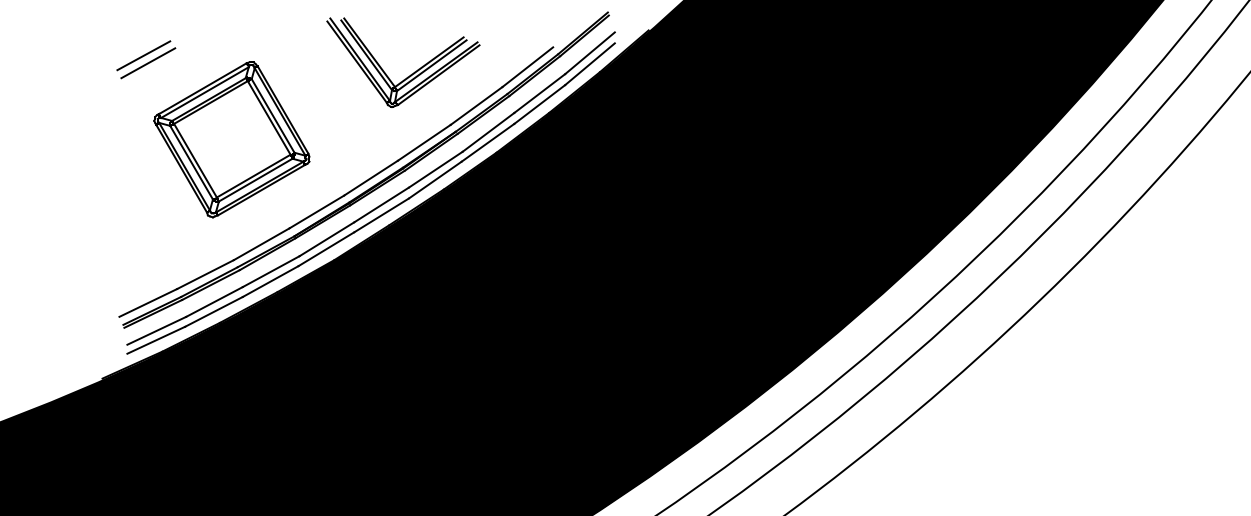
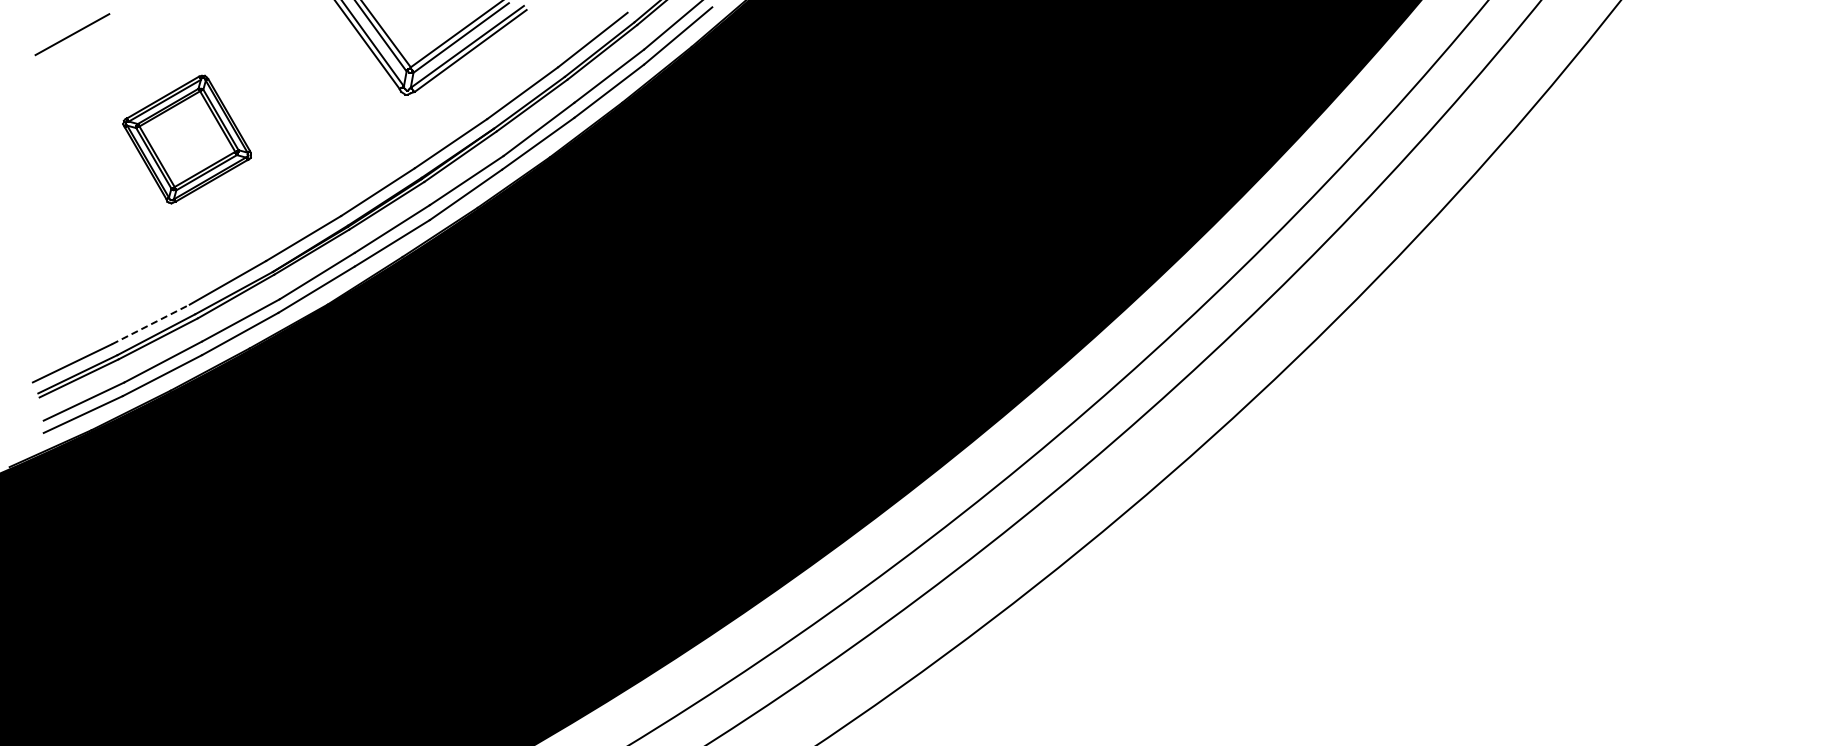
line: (143, 55) -> (66, 24), removed
part: (231, 139) -> (186, 139), size x0.6
line: (205, 274) -> (150, 324), solid -> dashed

